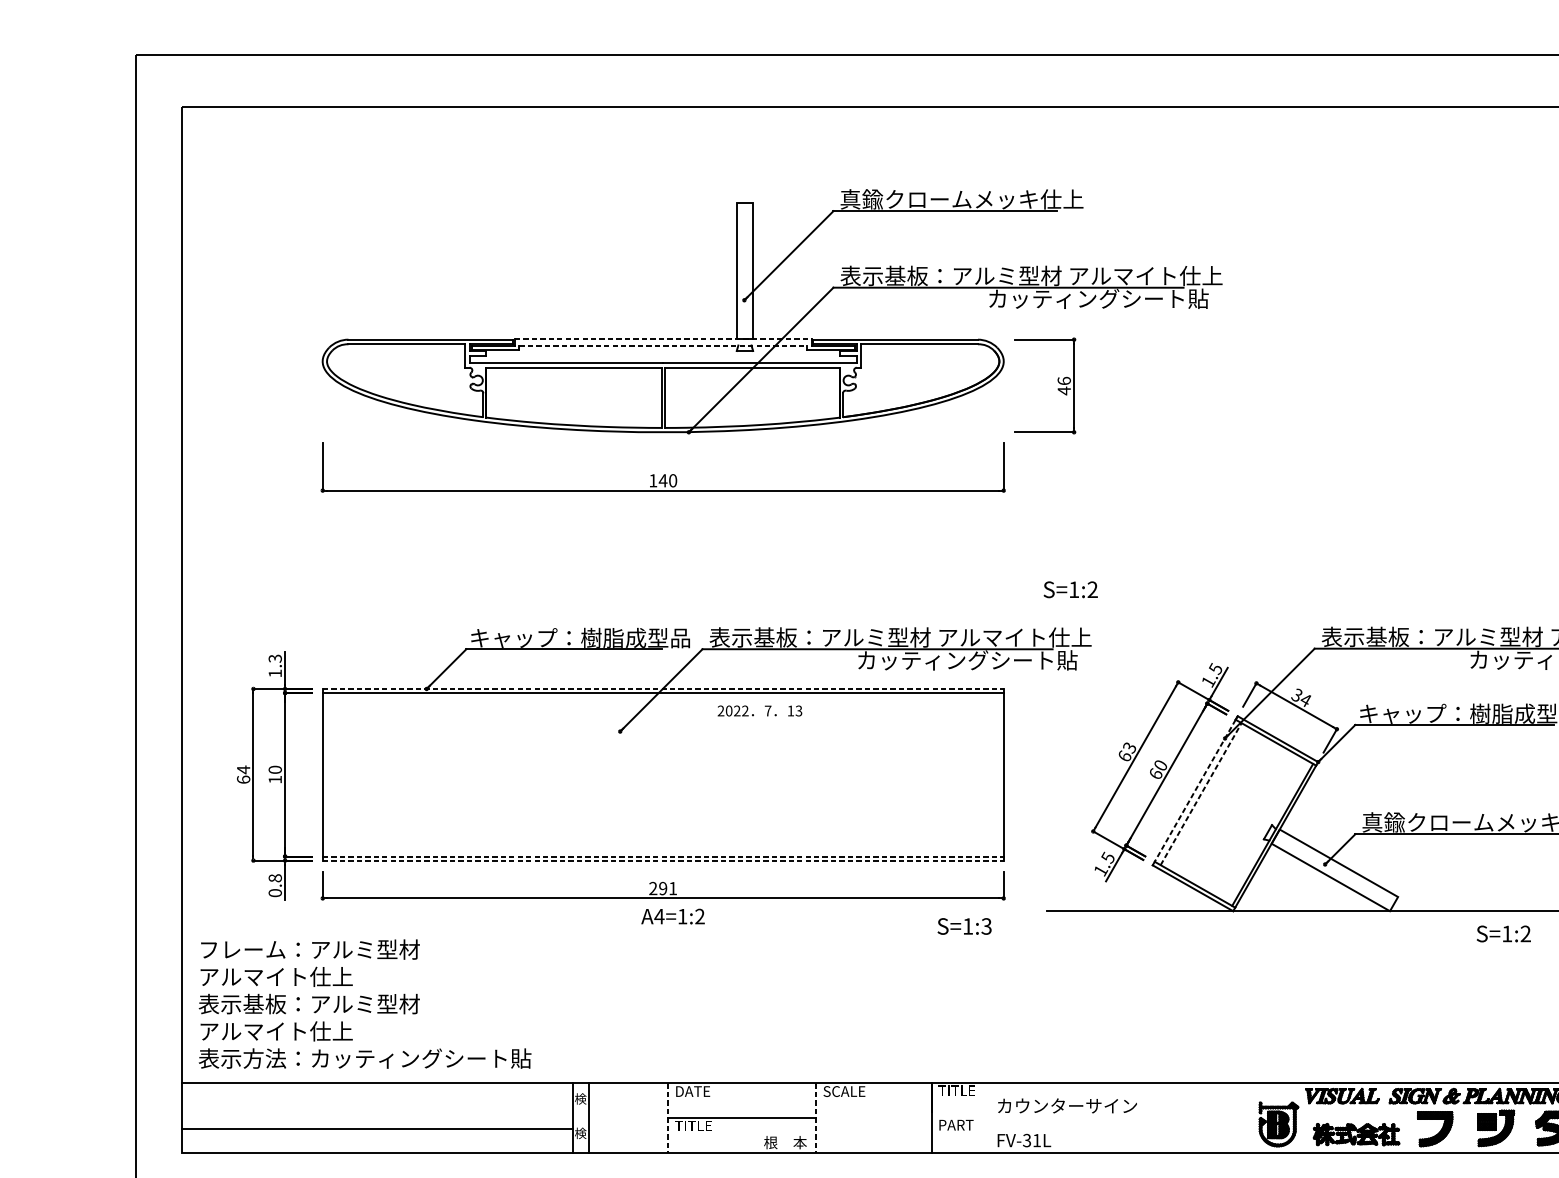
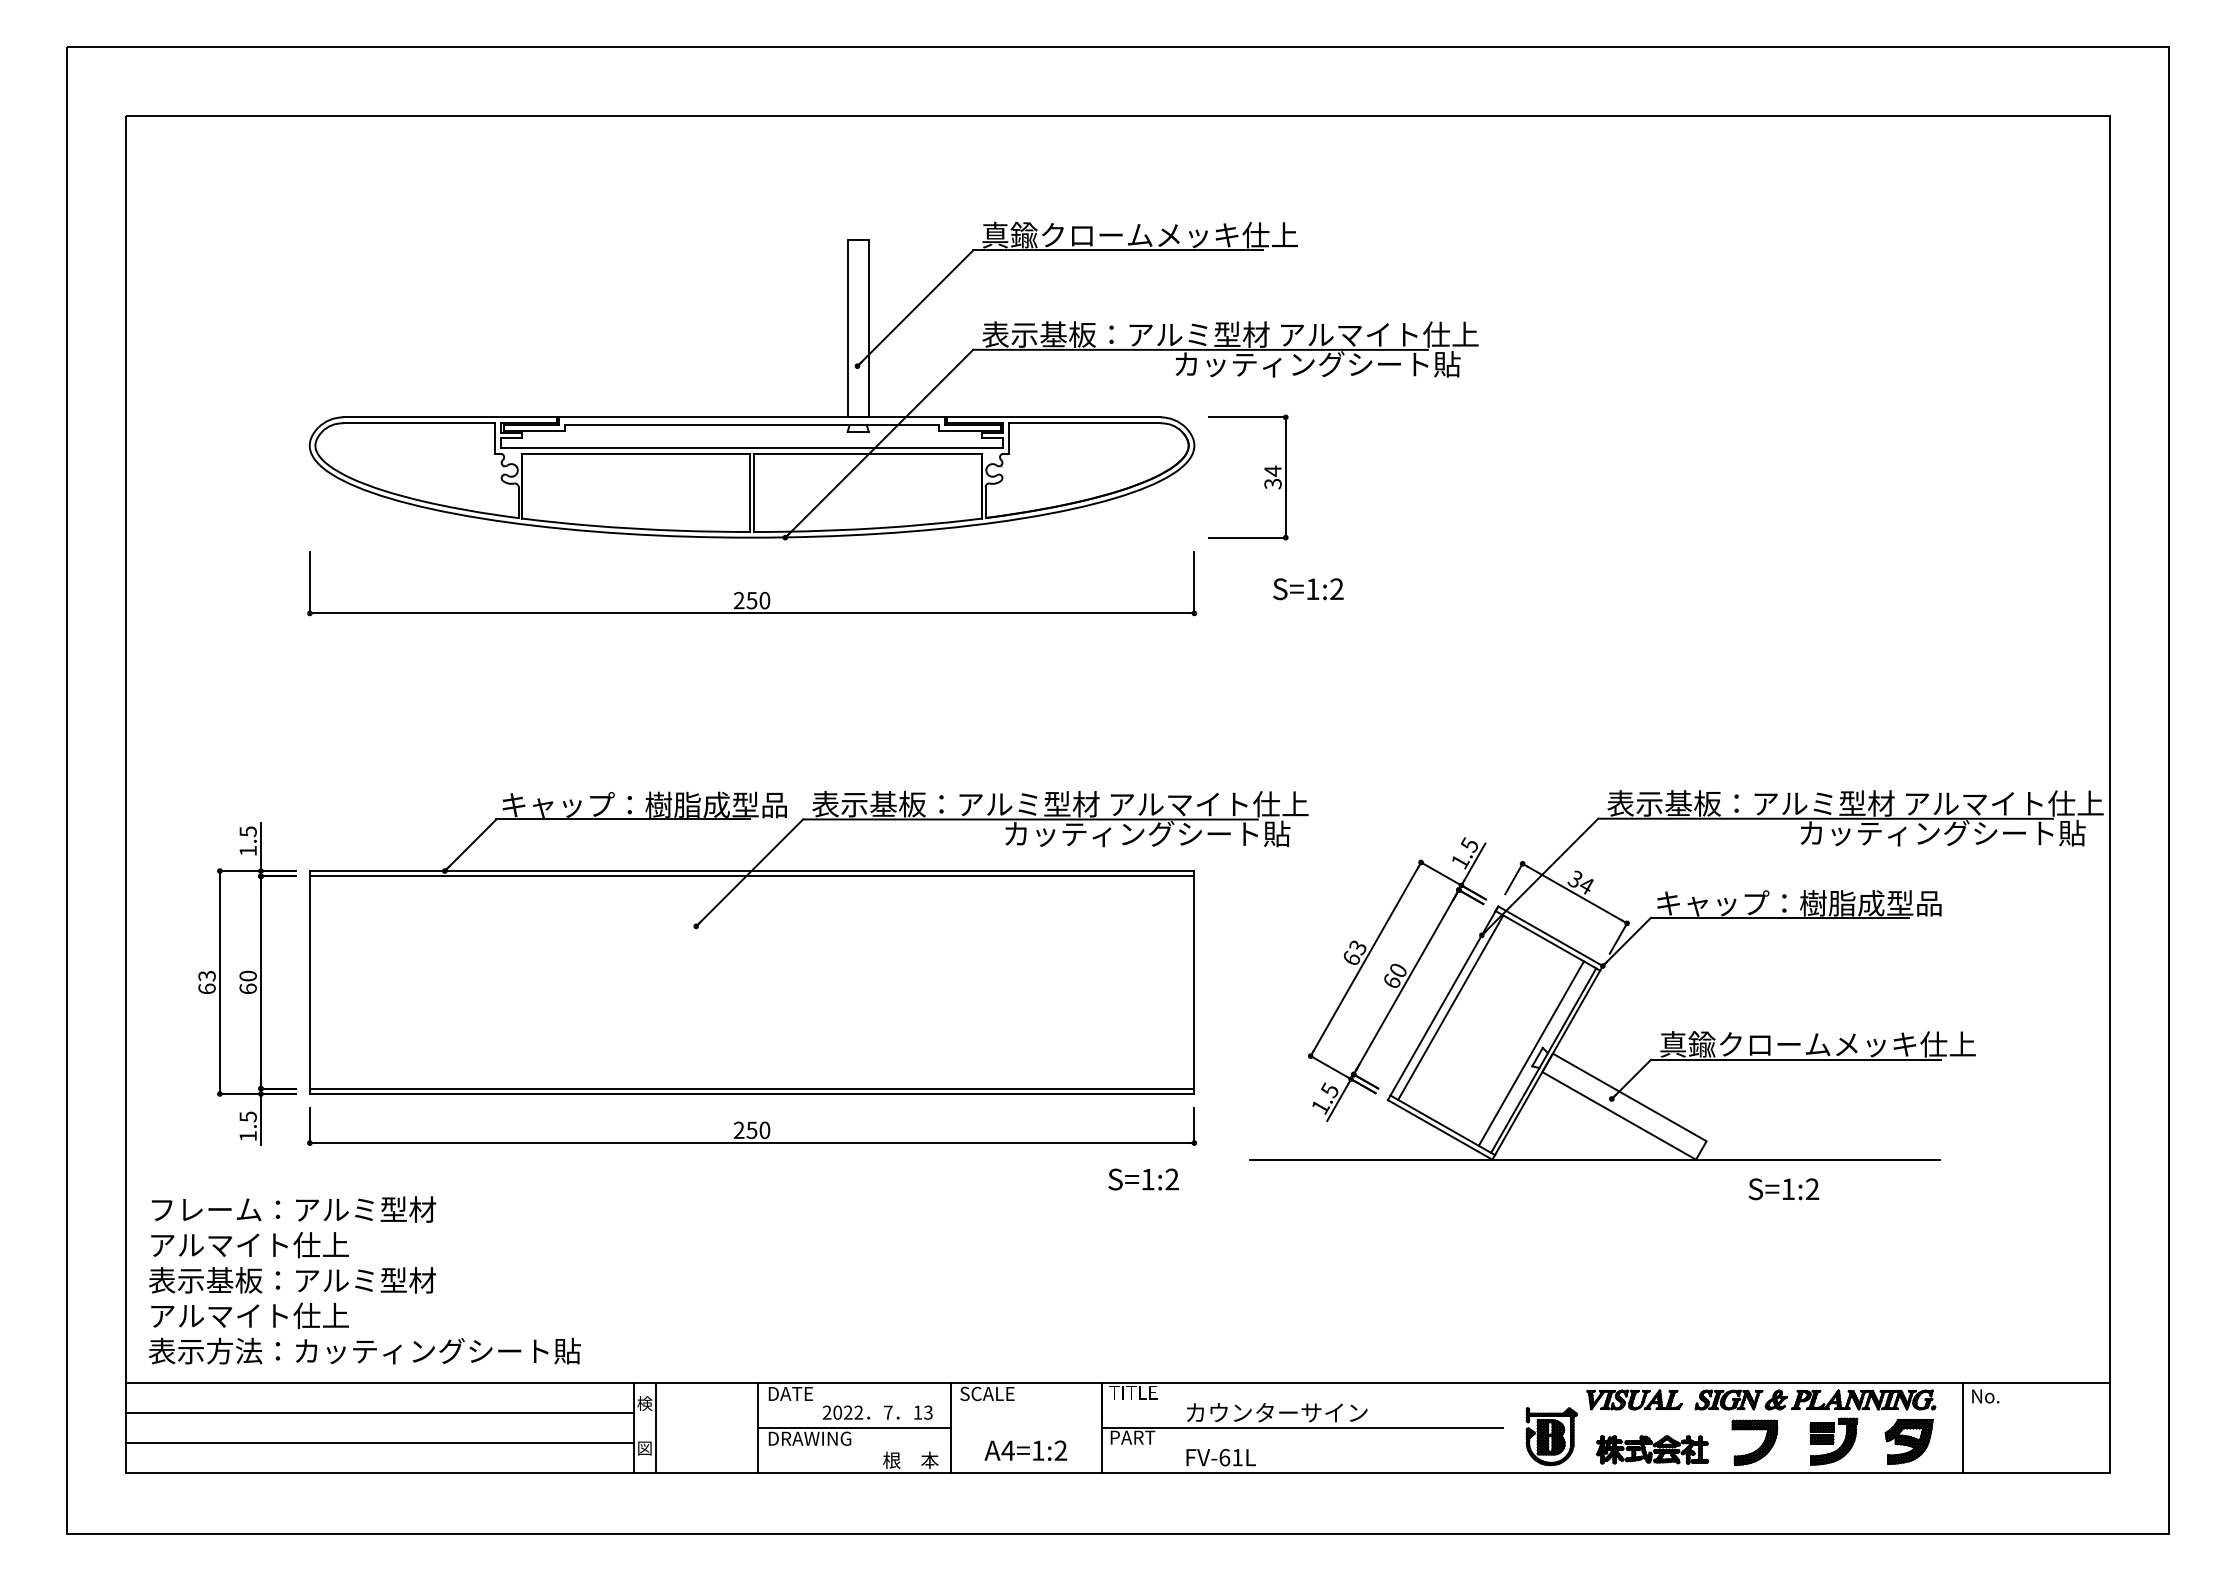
line: (663, 339) -> (752, 416), dashed -> solid
line: (663, 345) -> (752, 424), dashed -> solid
text: (1063, 385) -> (1272, 477), 46 -> 34
text: (658, 480) -> (745, 600), 140 -> 250
text: (1070, 590) -> (1308, 589), moved
text: (274, 658) -> (247, 831), 1.3 -> 1.5
line: (663, 689) -> (752, 871), dashed -> solid
text: (759, 710) -> (877, 1412), moved
text: (243, 769) -> (206, 975), 64 -> 63
text: (274, 779) -> (247, 988), 10 -> 60
line: (1194, 790) -> (1442, 1003), dashed -> solid
line: (1201, 794) -> (1451, 1007), dashed -> solid
line: (1262, 829) -> (1530, 1053), added
line: (663, 856) -> (752, 1088), dashed -> solid
line: (663, 861) -> (752, 1094), dashed -> solid
text: (274, 885) -> (247, 1126), 0.8 -> 1.5
text: (668, 888) -> (758, 1130), 291 -> 250
text: (672, 916) -> (1025, 1450), moved
text: (986, 926) -> (1171, 1179), S=1:3 -> S=1:2
text: (1503, 934) -> (1783, 1189), moved
line: (377, 1106) -> (380, 1413), added
line: (668, 1118) -> (758, 1428), dashed -> solid
line: (816, 1118) -> (951, 1428), dashed -> solid
line: (1086, 1118) -> (1301, 1428), added
text: (707, 1125) -> (809, 1438), TITLE -> DRAWING
text: (580, 1132) -> (644, 1447), 検 -> 図
text: (1026, 1140) -> (1224, 1457), FV-31L -> FV-61L

